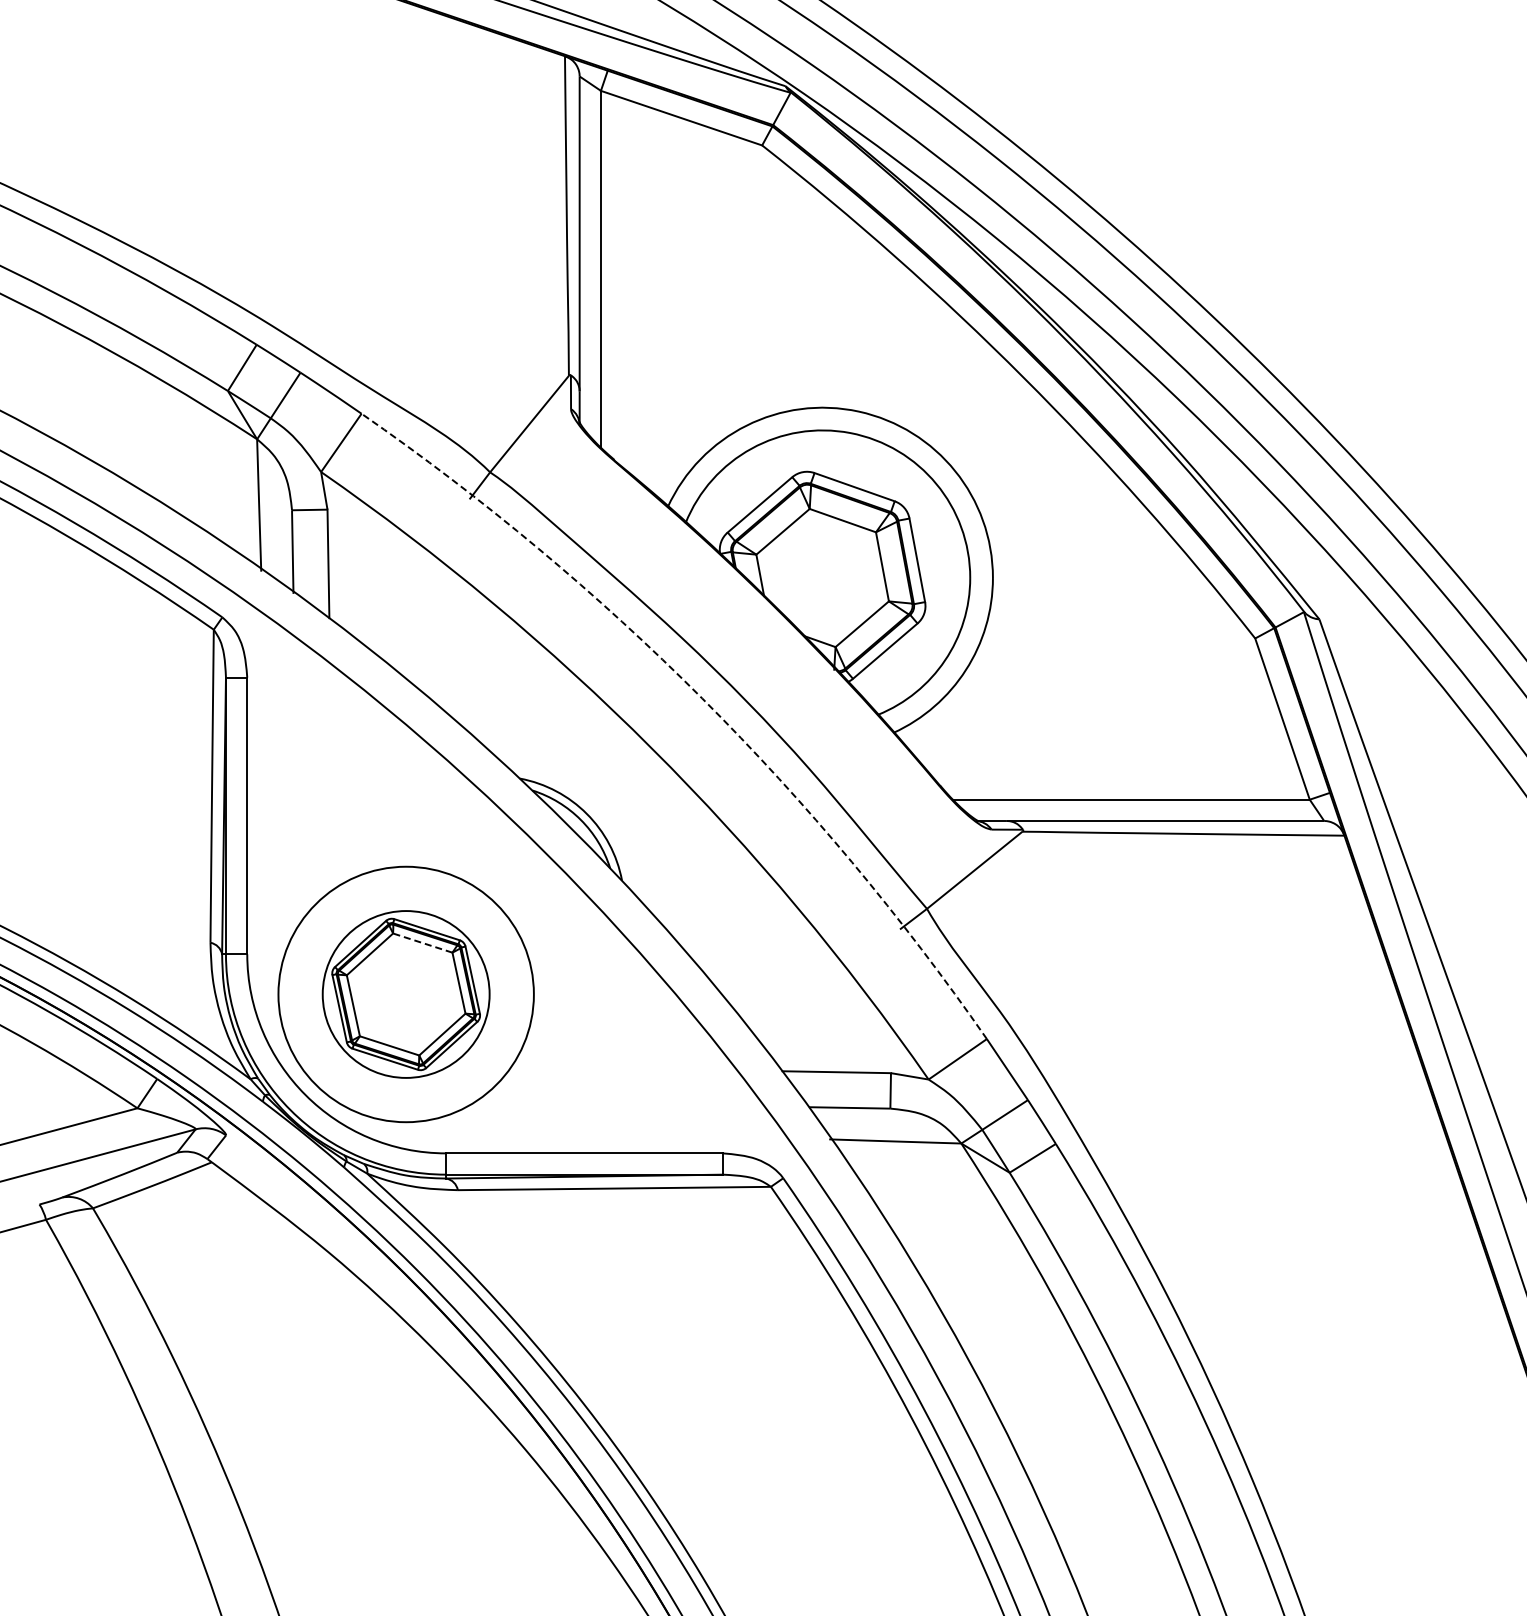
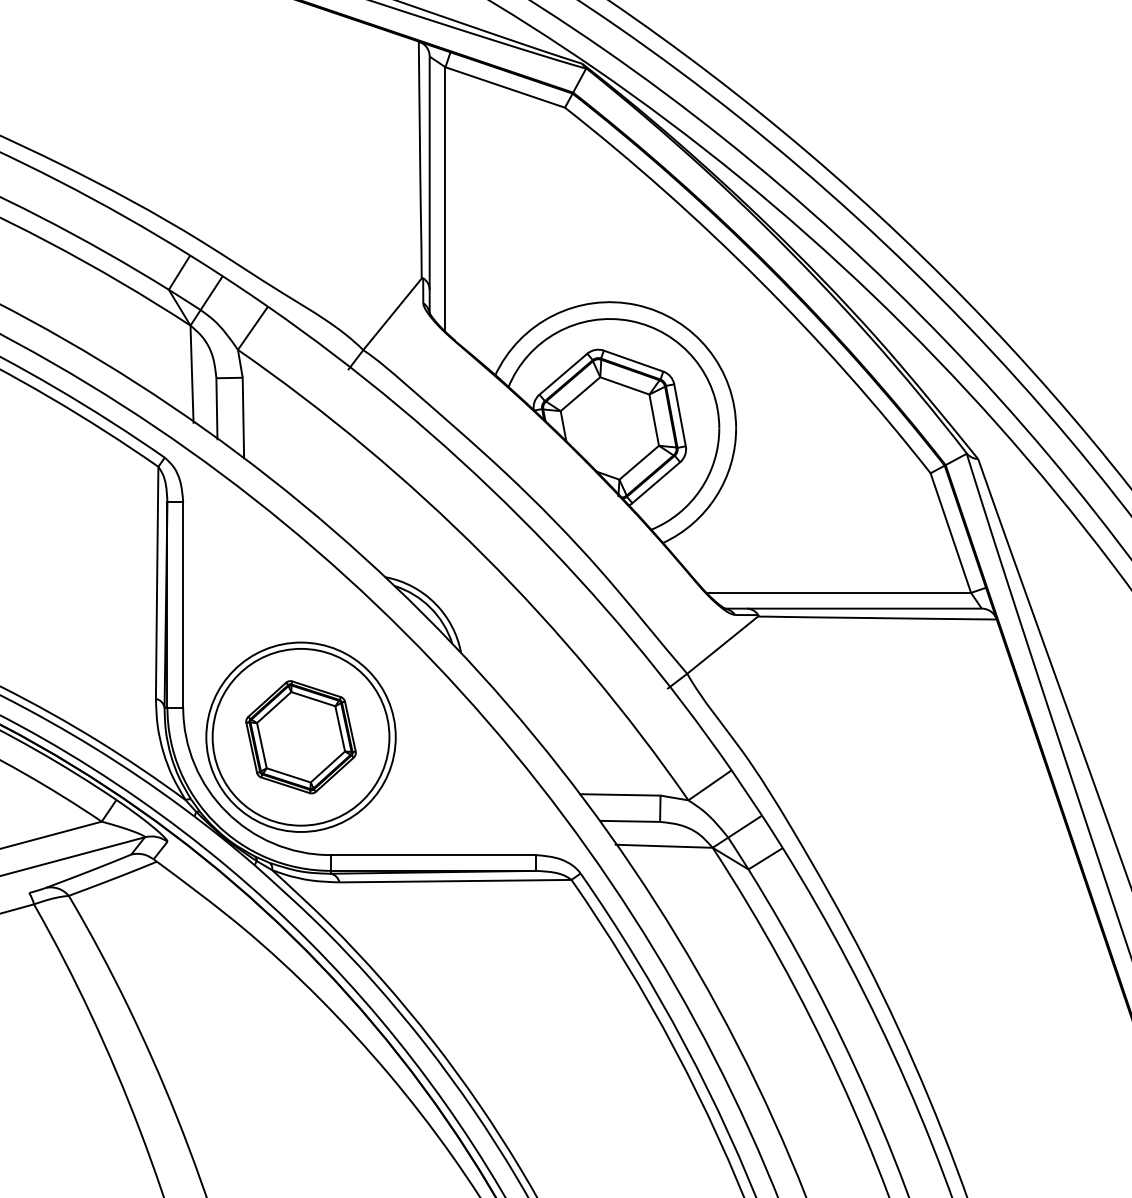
arc: (702, 698) -> (520, 517), dashed -> solid
line: (422, 942) -> (313, 698), dashed -> solid
circle: (405, 994) -> (300, 737), size x1.43

